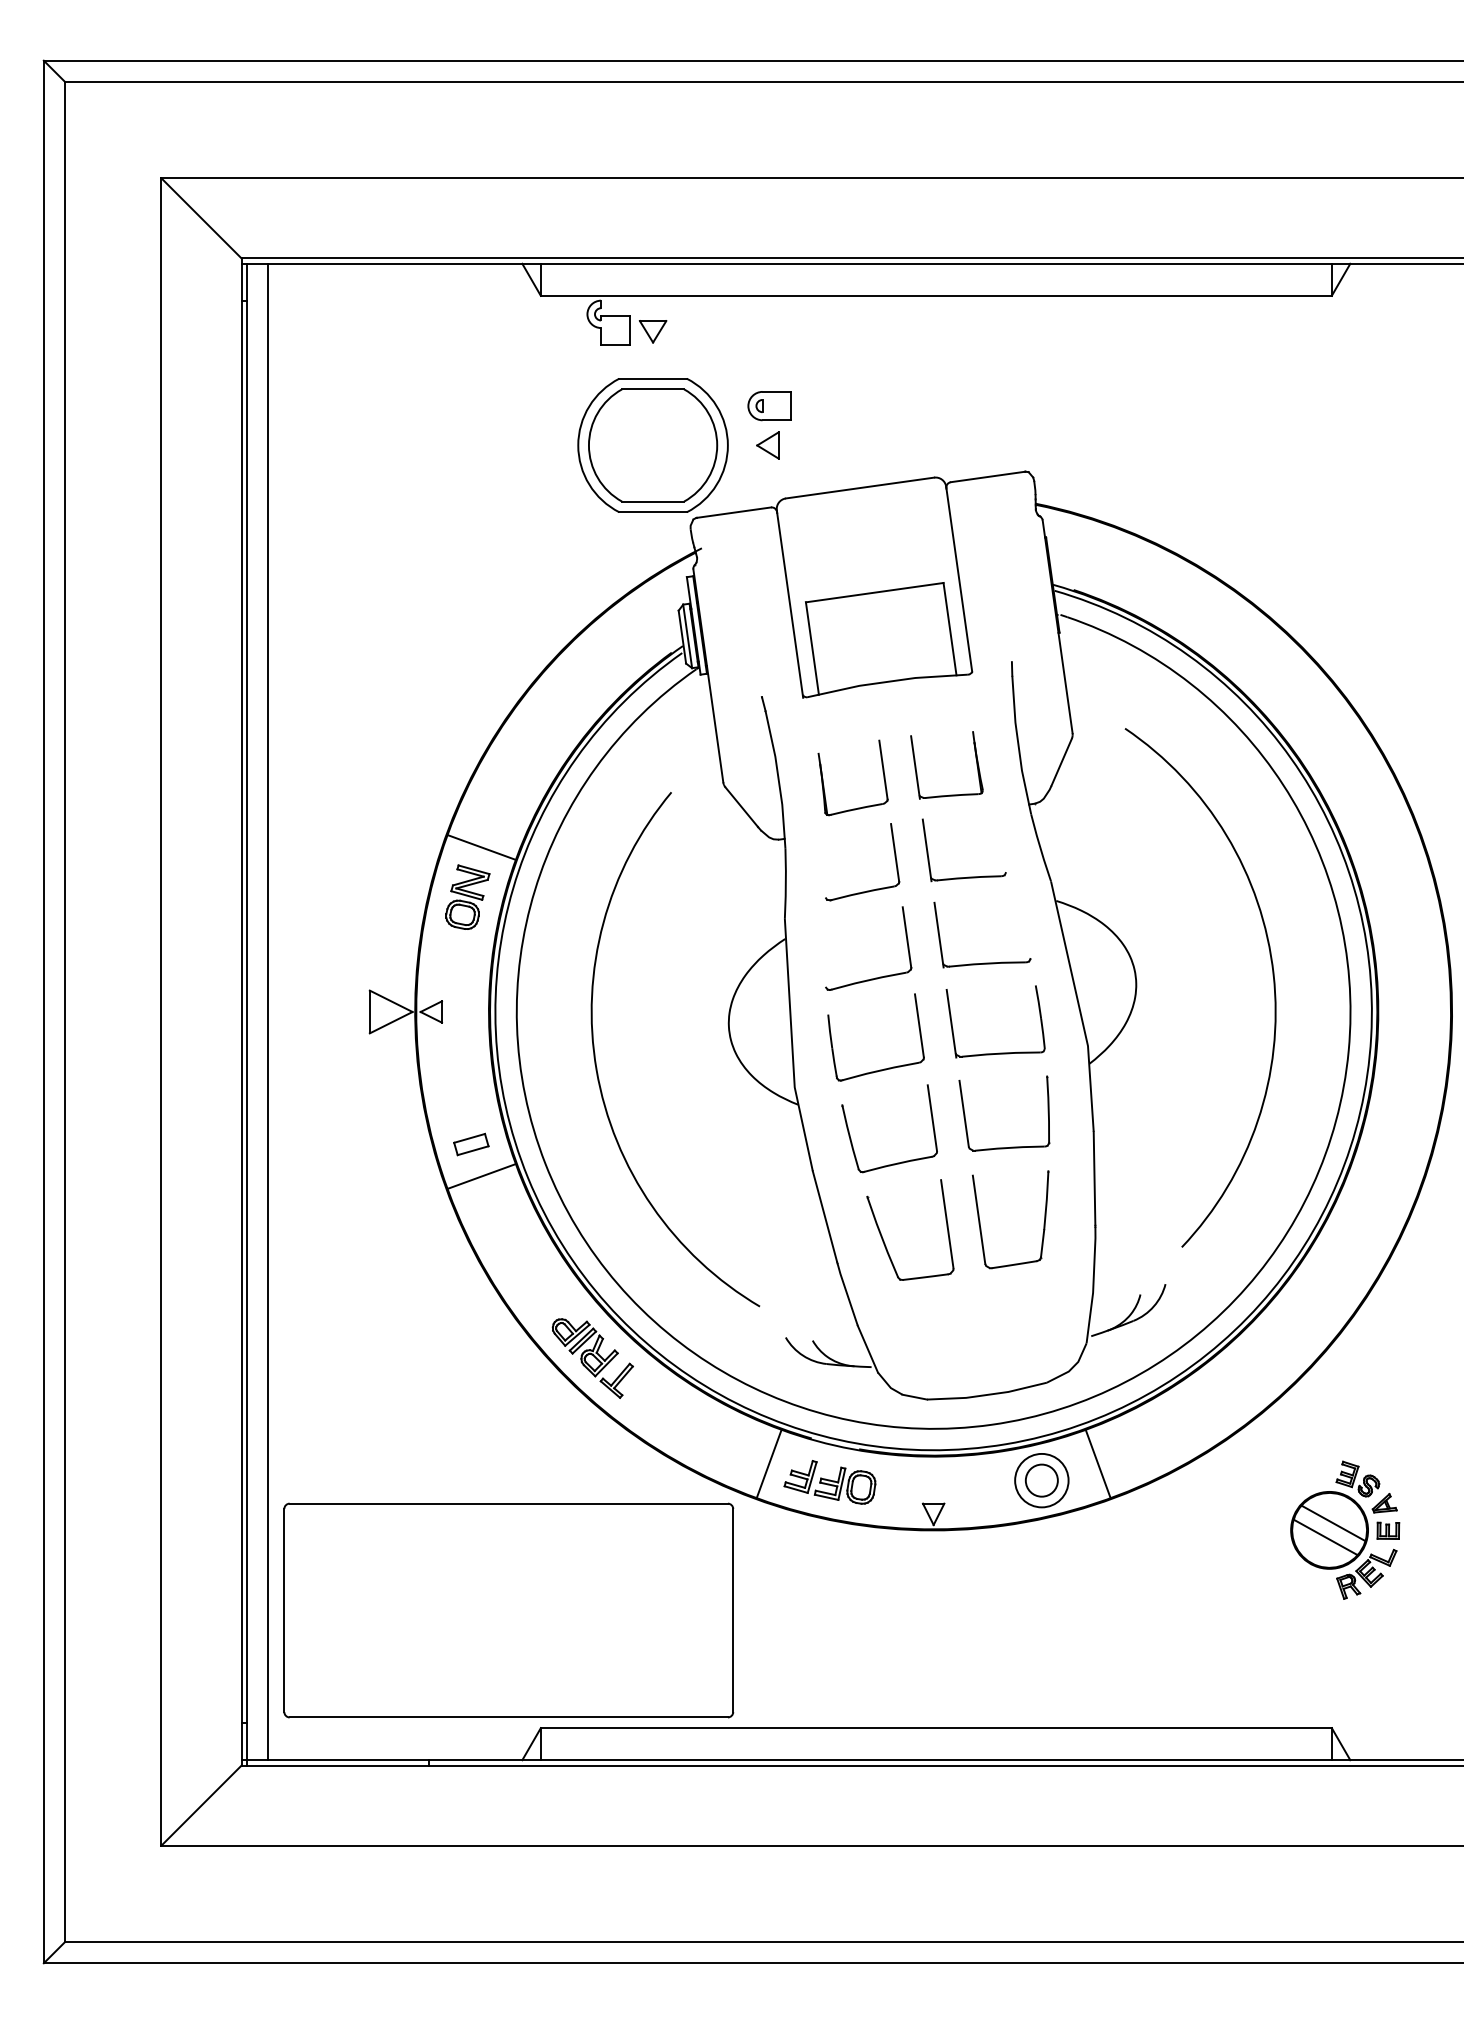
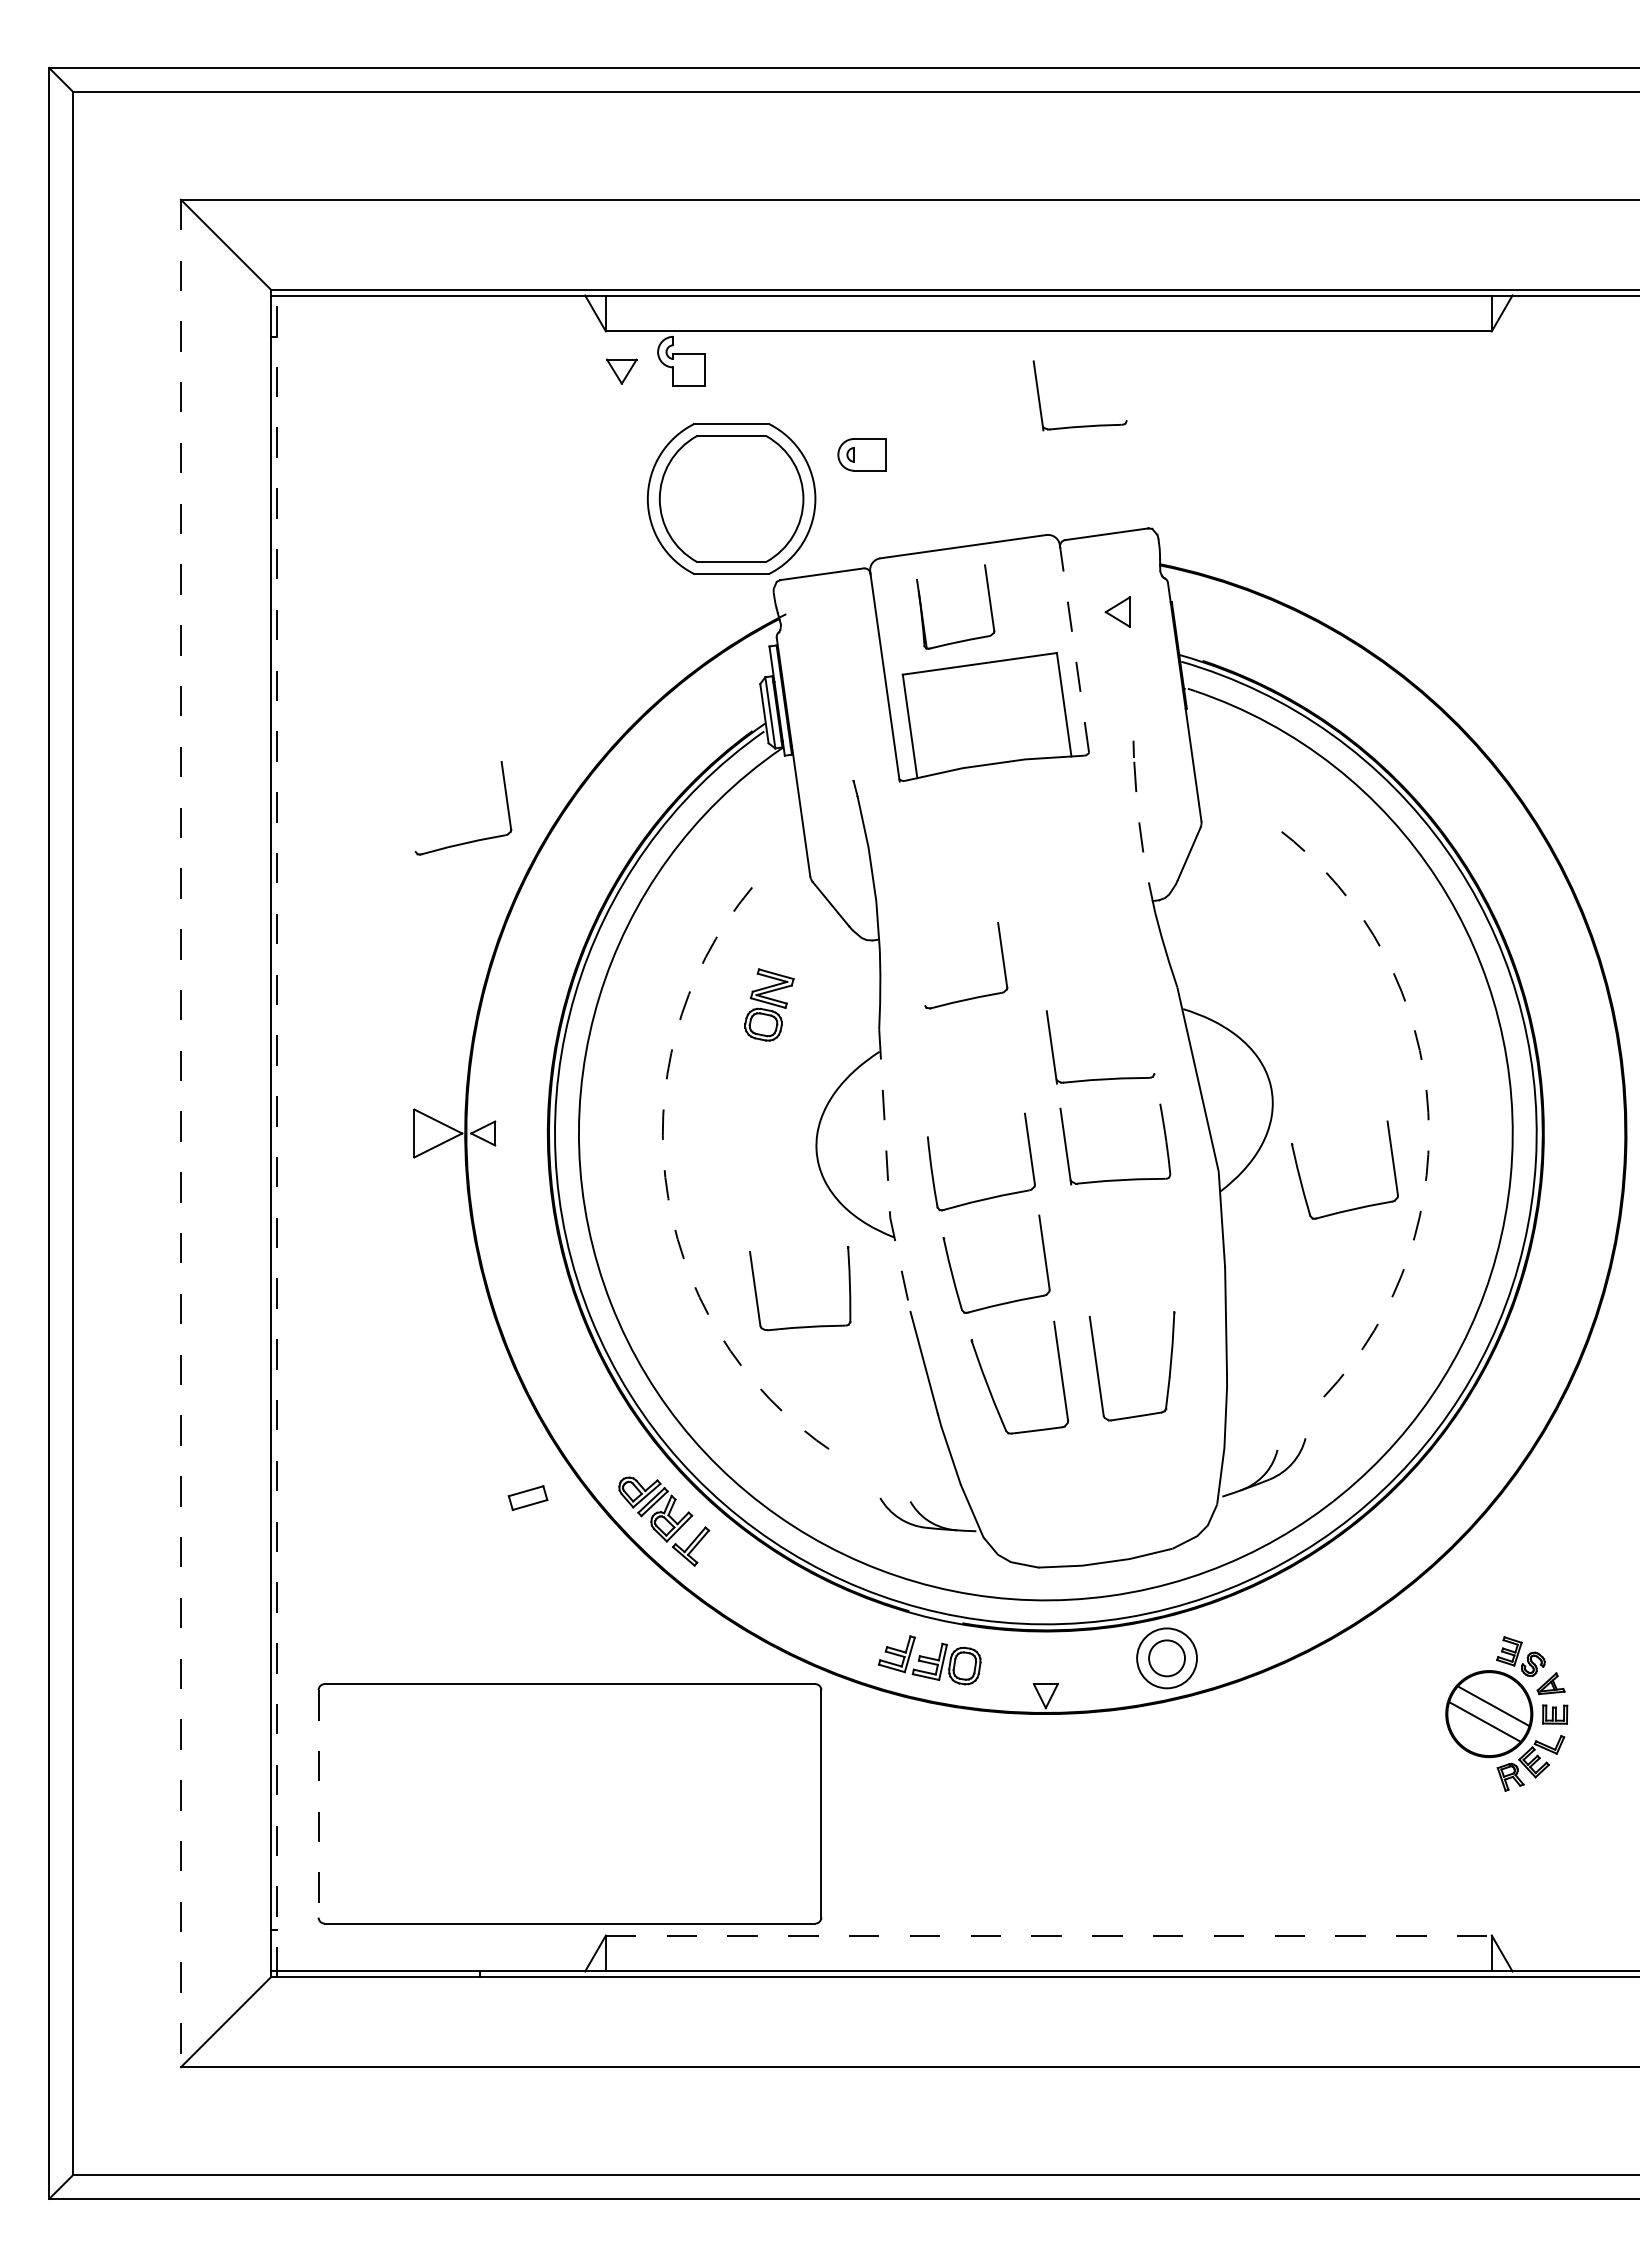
part: (652, 331) -> (621, 371), moved
part: (767, 445) -> (1117, 612), moved
line: (959, 579) -> (1074, 649), solid -> dashed
line: (1018, 745) -> (1140, 835), solid -> dashed
part: (823, 778) -> (922, 607), moved
part: (949, 794) -> (1063, 889), removed
line: (481, 847) -> (539, 949), removed
part: (967, 876) -> (1083, 425), moved
part: (467, 896) -> (769, 1004), moved
arc: (1273, 974) -> (1426, 1091), solid -> dashed
part: (875, 977) -> (471, 840), moved
line: (268, 1011) -> (300, 1132), removed
line: (161, 1012) -> (181, 1134), solid -> dashed
line: (246, 1014) -> (276, 1136), solid -> dashed
line: (792, 1046) -> (887, 1172), solid -> dashed
arc: (596, 1069) -> (668, 1197), solid -> dashed
part: (1208, 1078) -> (1353, 1207), added
part: (471, 1144) -> (528, 1498), moved
part: (1011, 1146) -> (808, 1325), moved
line: (481, 1176) -> (539, 1317), removed
line: (768, 1463) -> (860, 1639), removed
line: (1097, 1463) -> (1229, 1639), removed
line: (284, 1610) -> (318, 1803), solid -> dashed
line: (936, 1728) -> (1049, 1935), solid -> dashed

